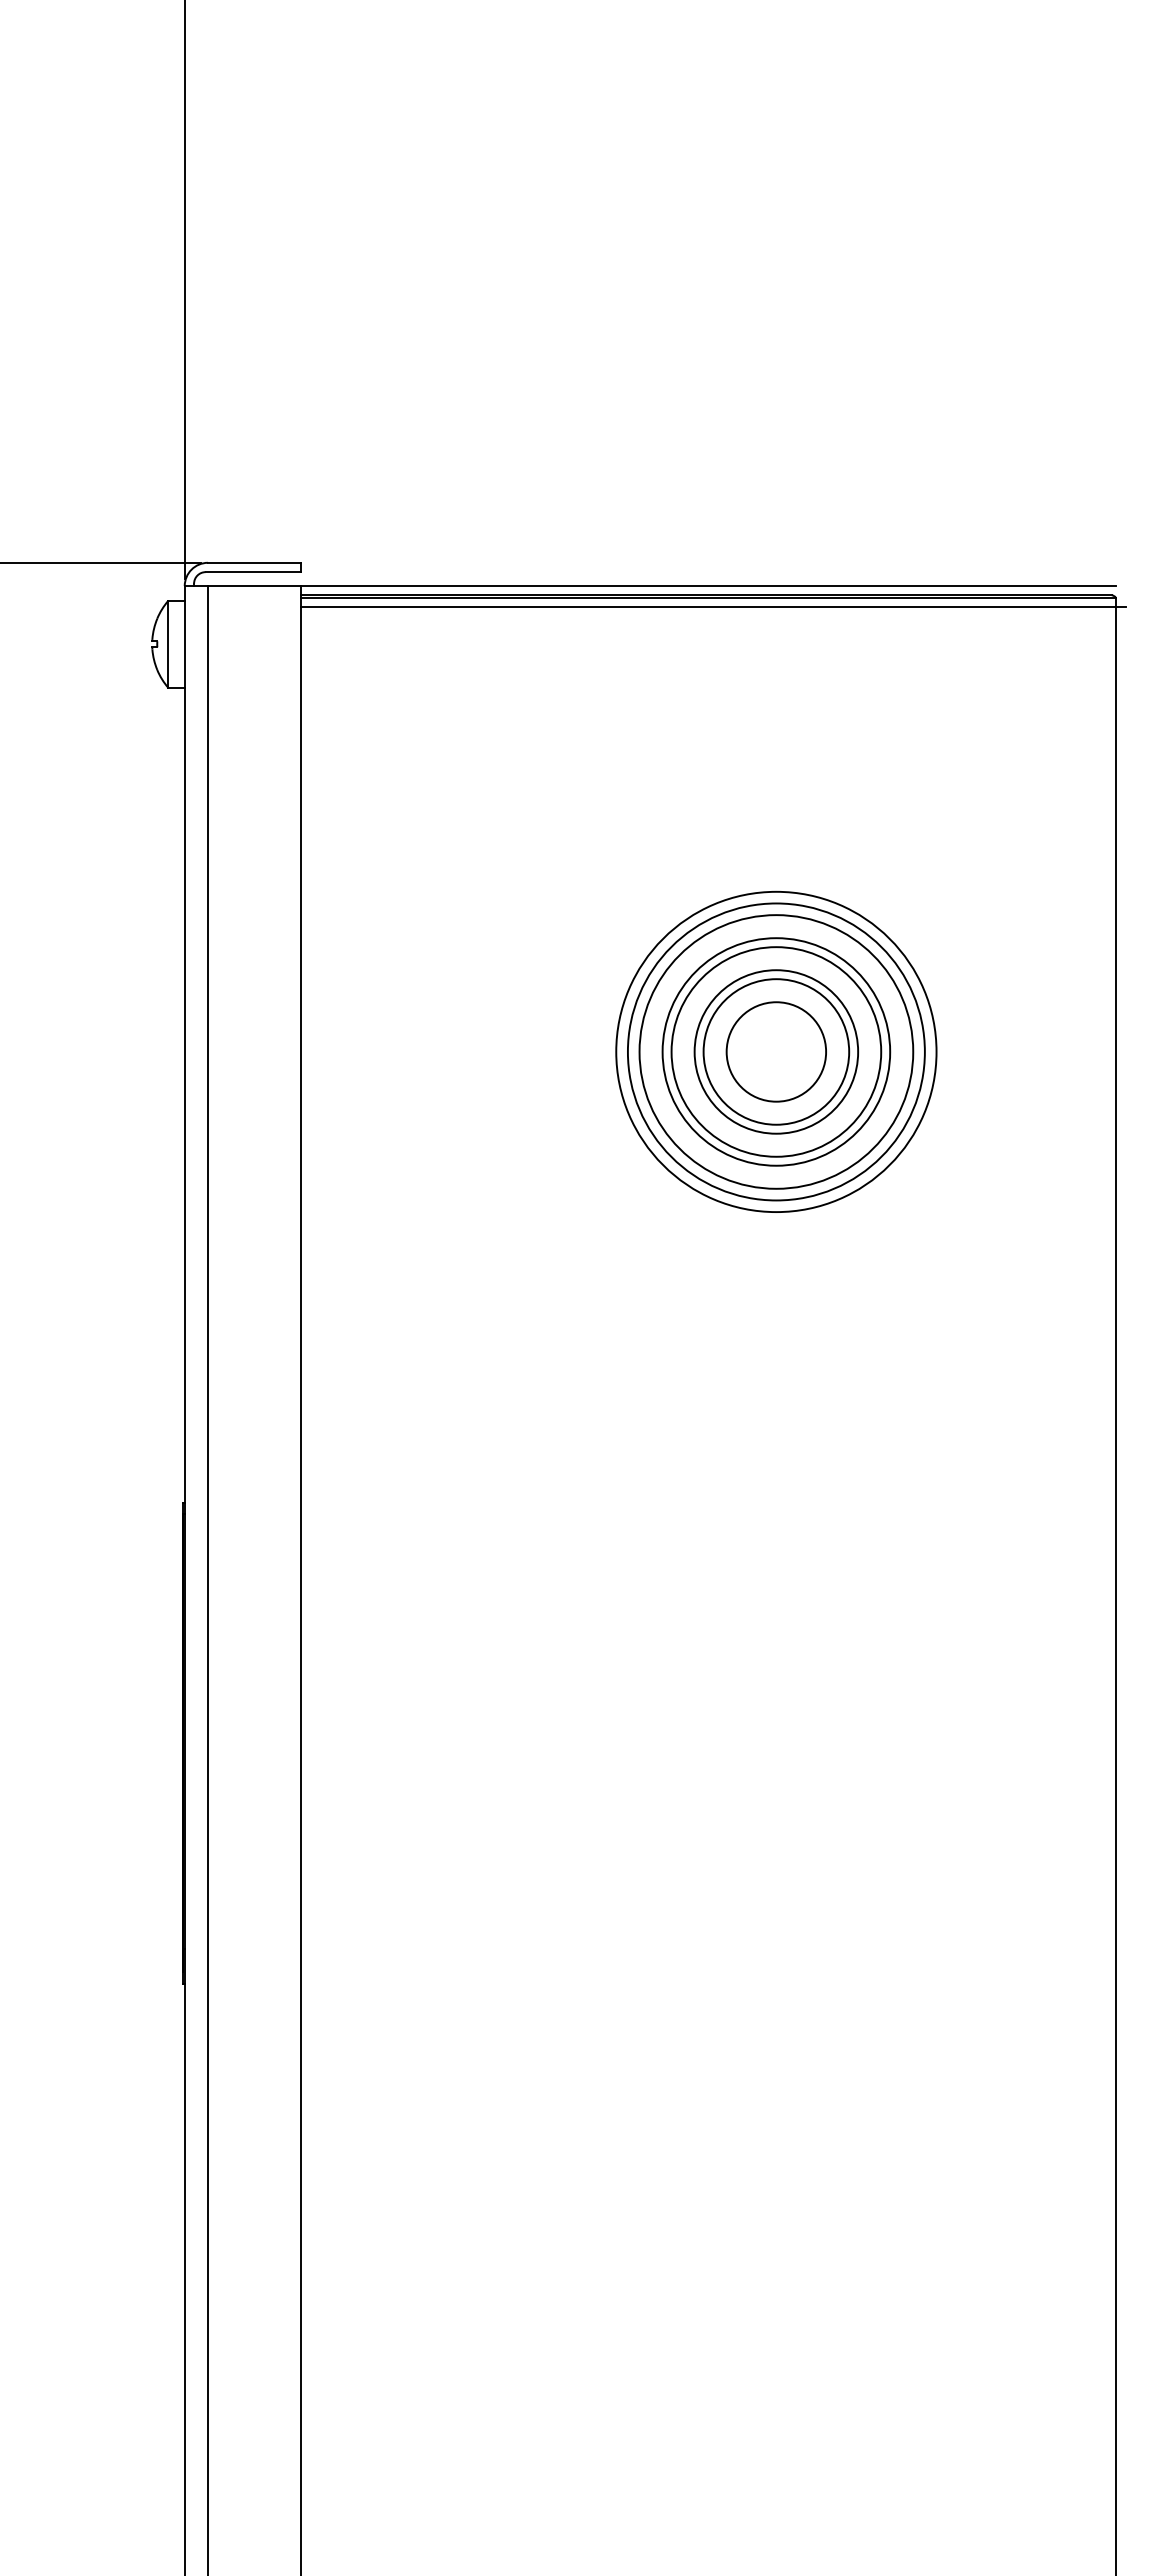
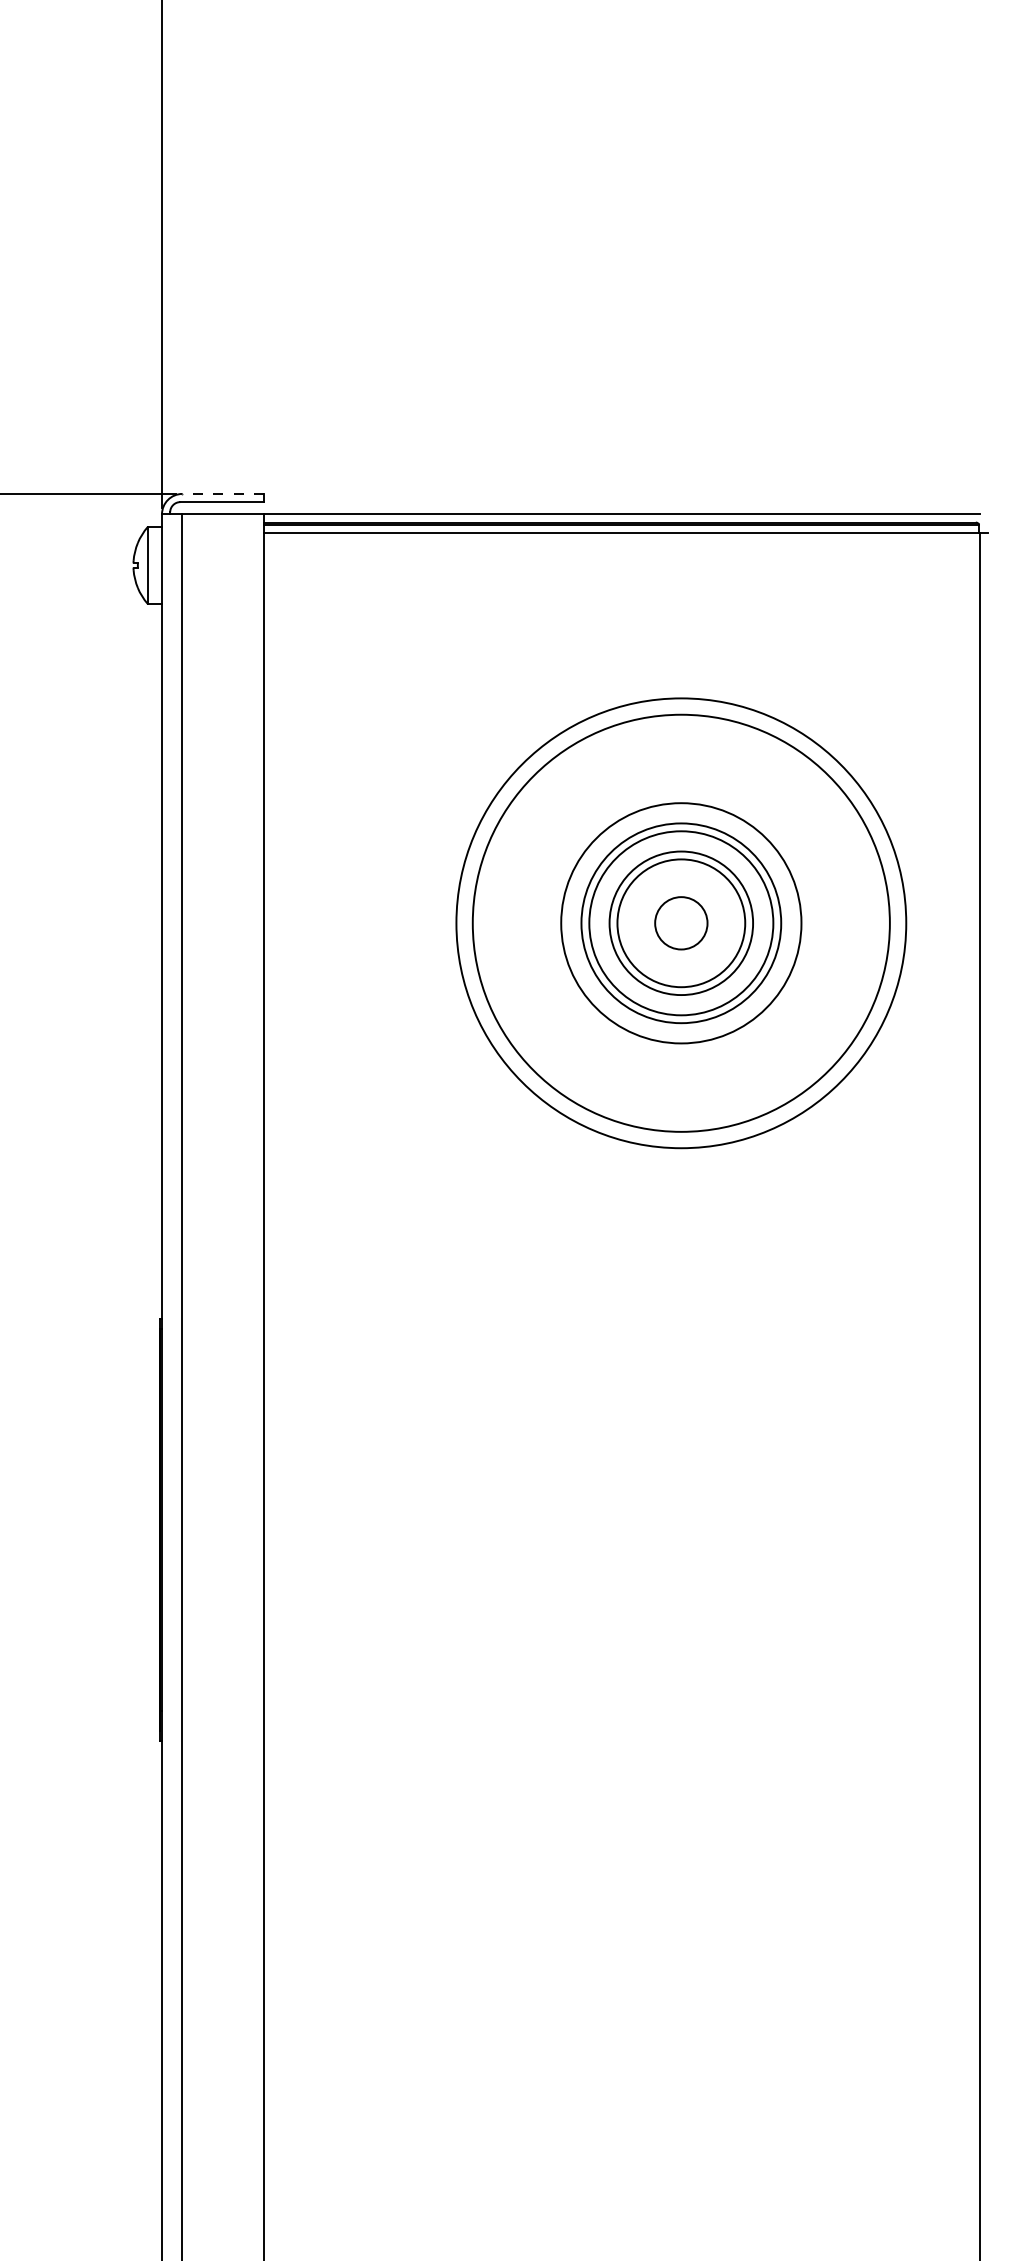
line: (254, 562) -> (223, 493), solid -> dashed
circle: (775, 1051) -> (680, 922), size x1.6
circle: (776, 1051) -> (681, 922), size x0.6
circle: (776, 1051) -> (681, 922), size x1.6

